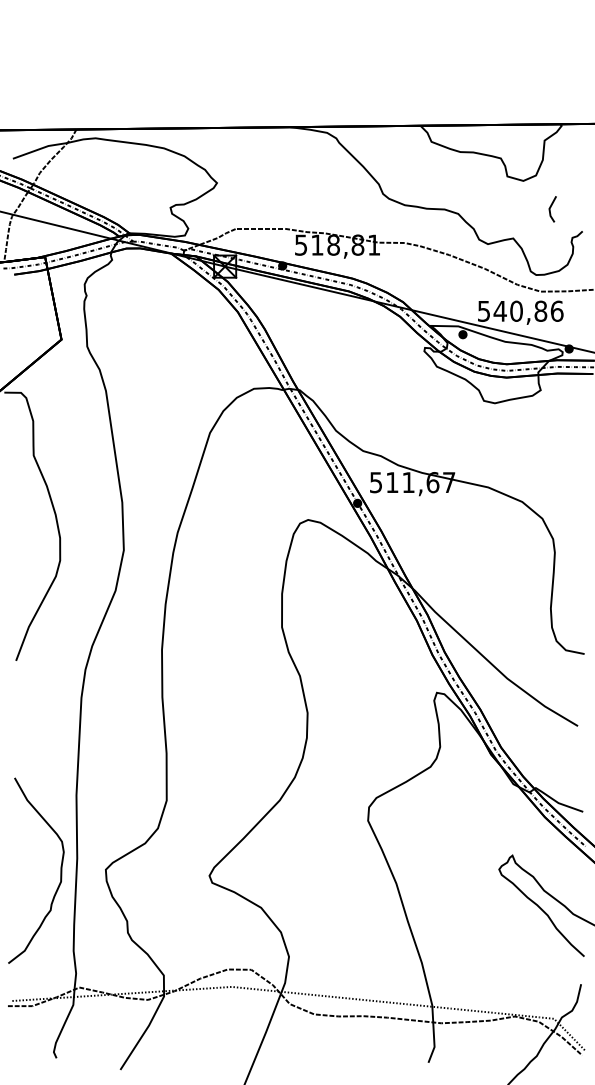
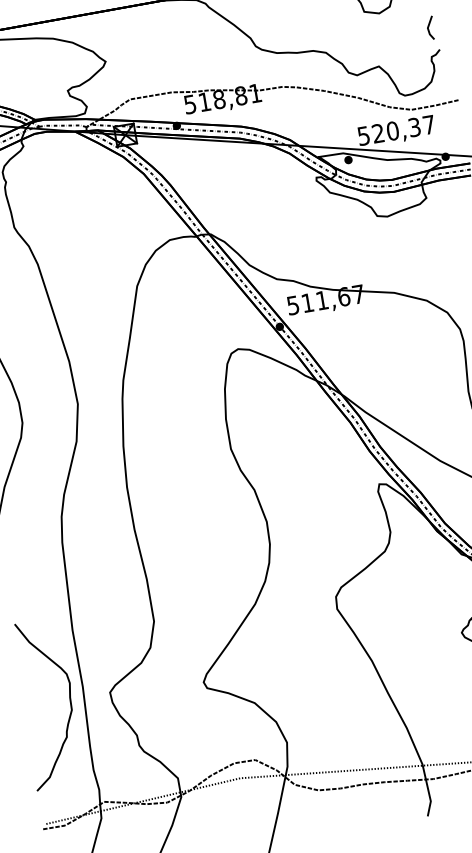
line: (550, 209) -> (428, 28), moved
text: (528, 310) -> (403, 128), 540,86 -> 520,37

